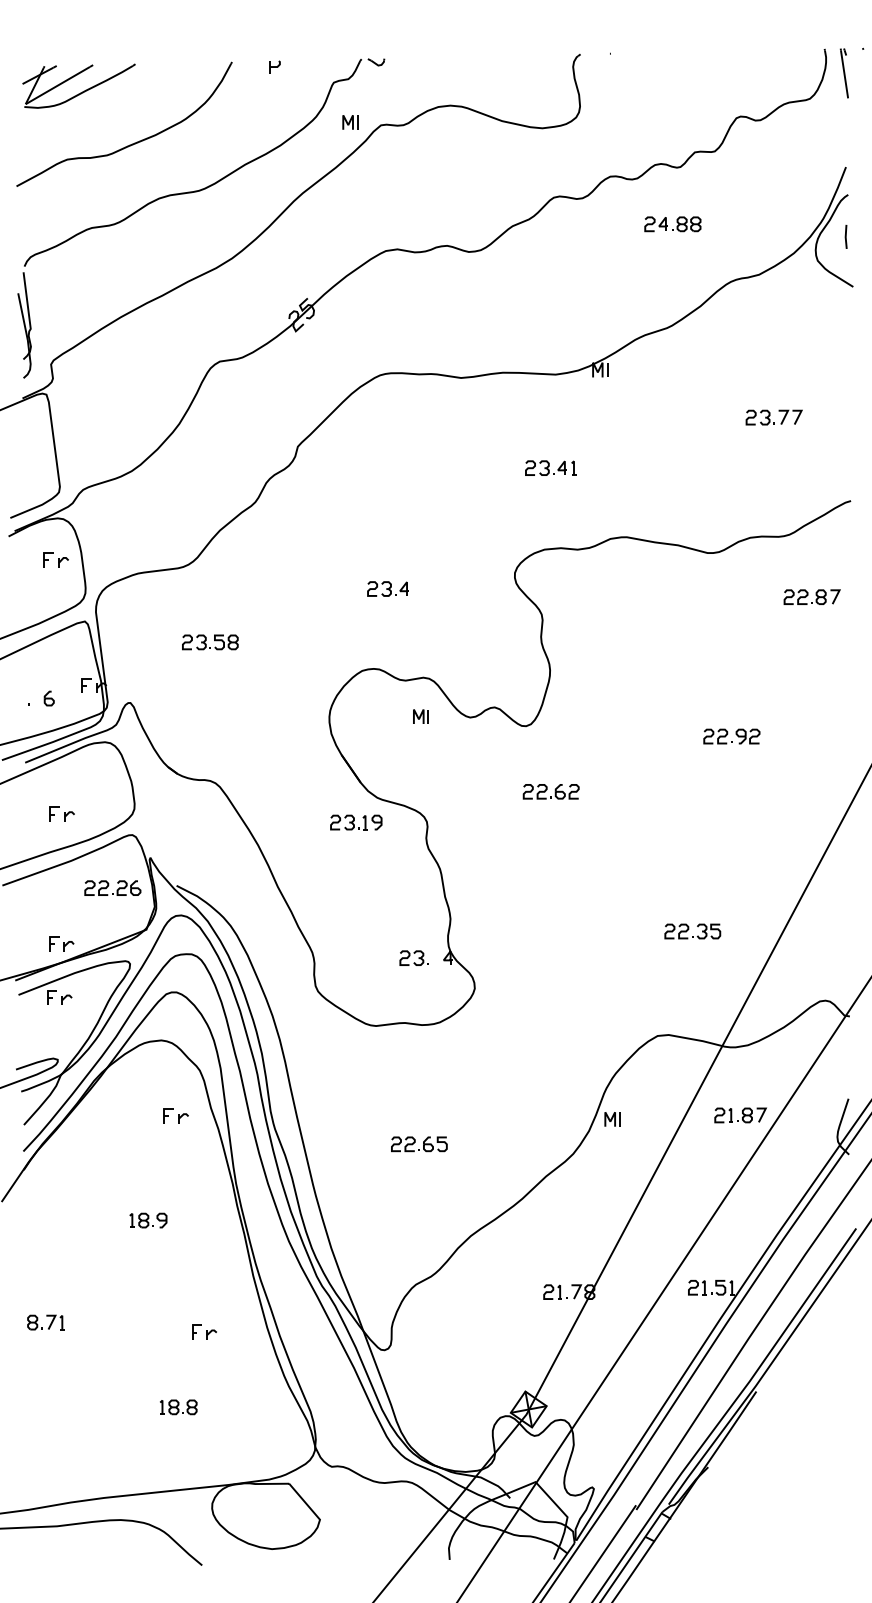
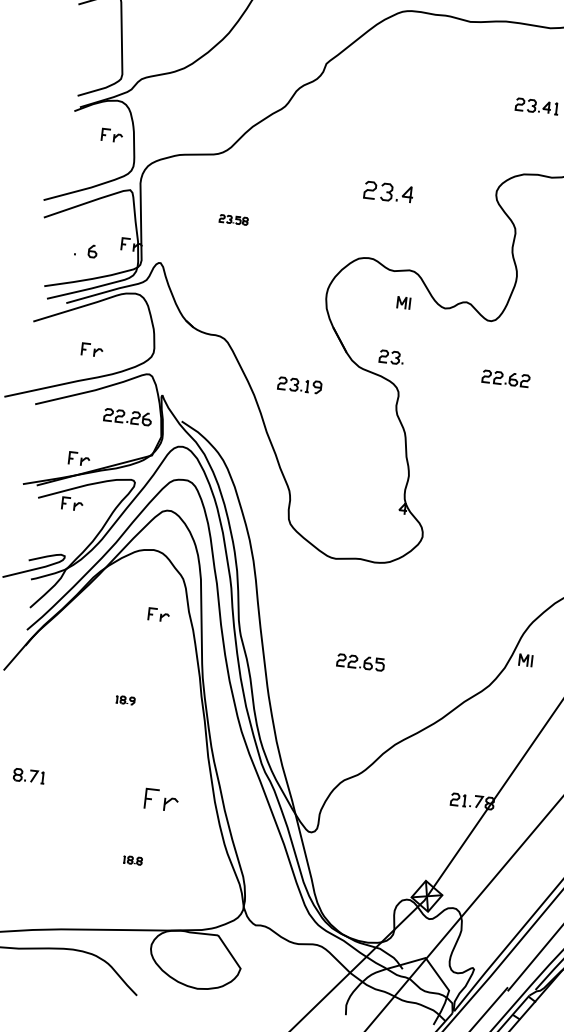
part: (387, 588) -> (388, 191), size x1.4
part: (210, 642) -> (233, 220), size x0.6
part: (356, 822) -> (300, 385), moved
part: (413, 957) -> (391, 356), moved
part: (148, 1220) -> (125, 700), size x0.6
part: (204, 1331) -> (161, 799), size x1.6
part: (178, 1407) -> (132, 860), size x0.6

